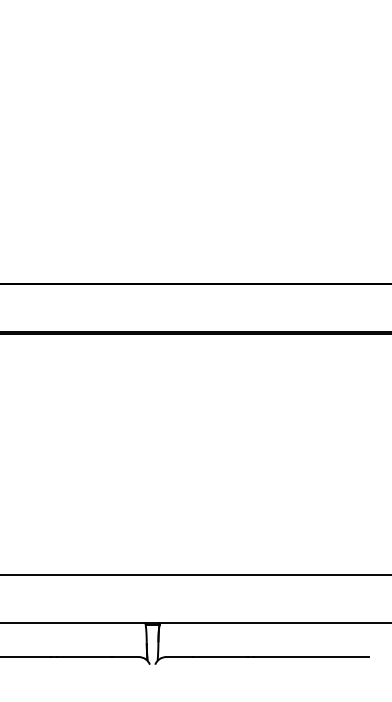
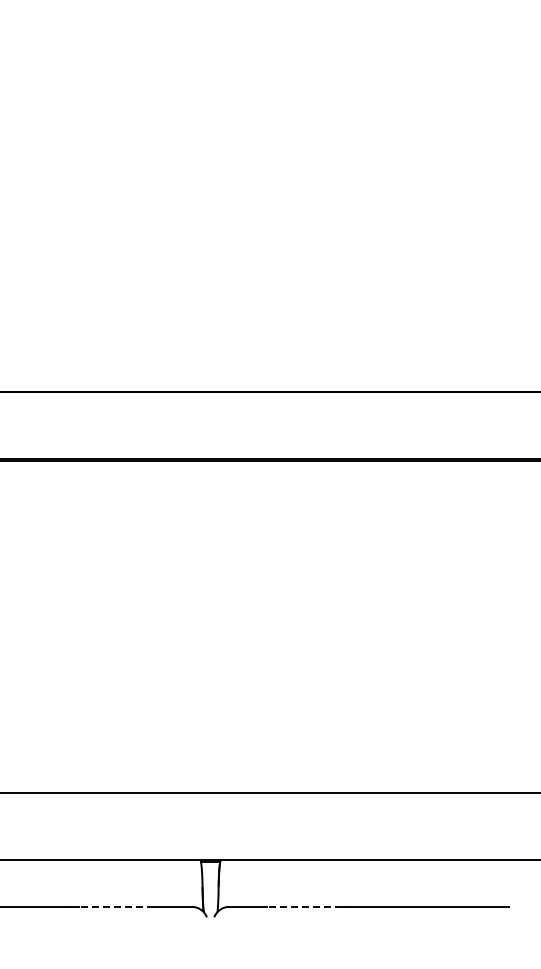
line: (84, 656) -> (116, 906), solid -> dashed
line: (220, 656) -> (304, 906), solid -> dashed

